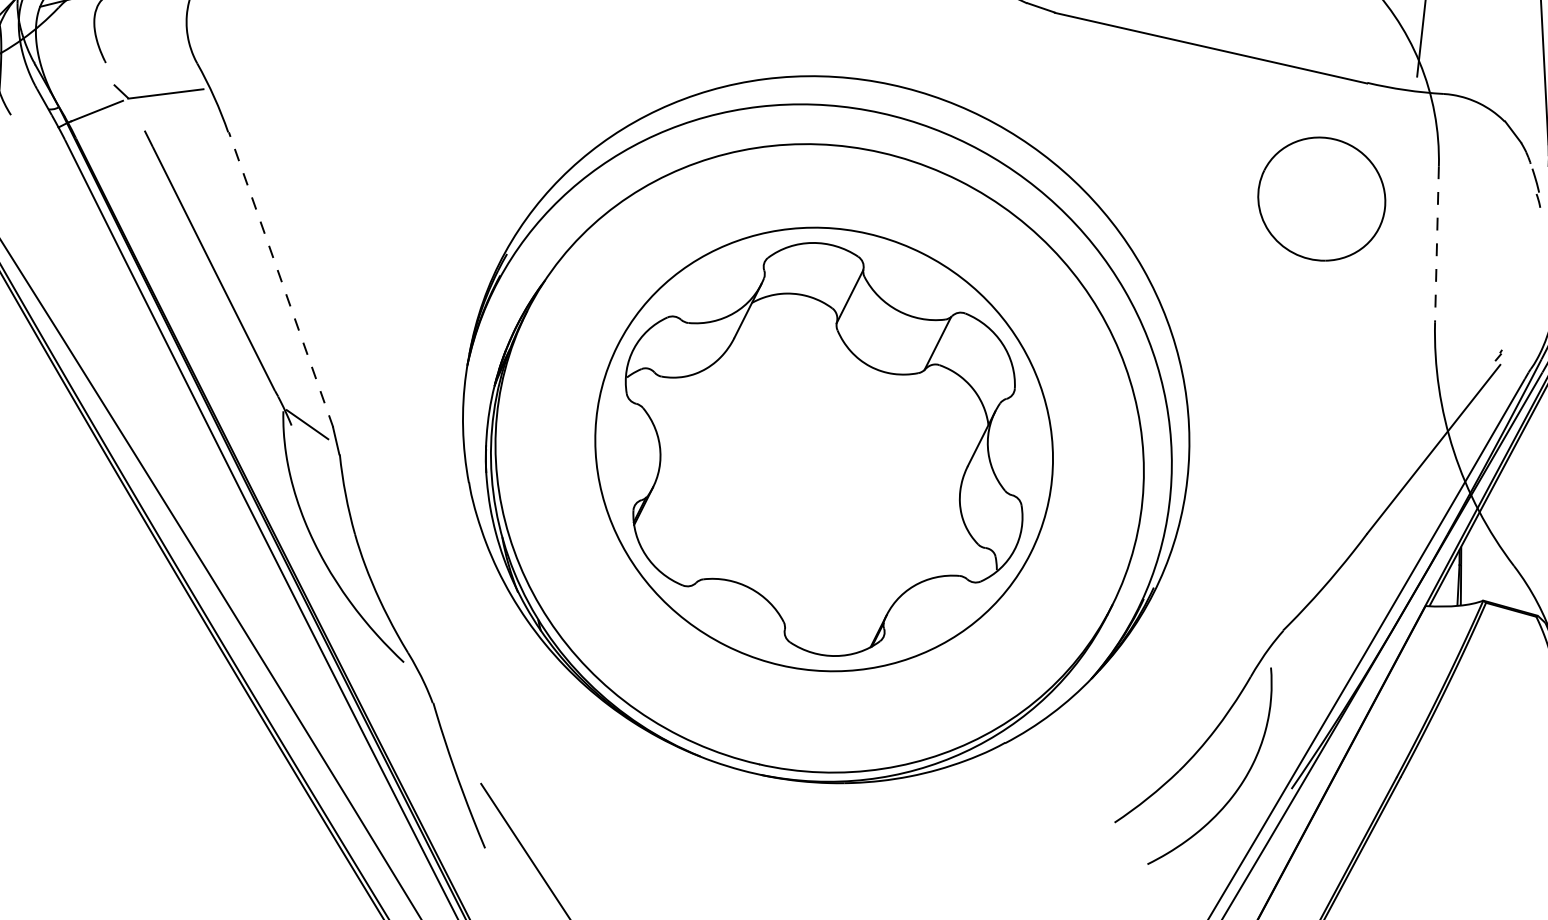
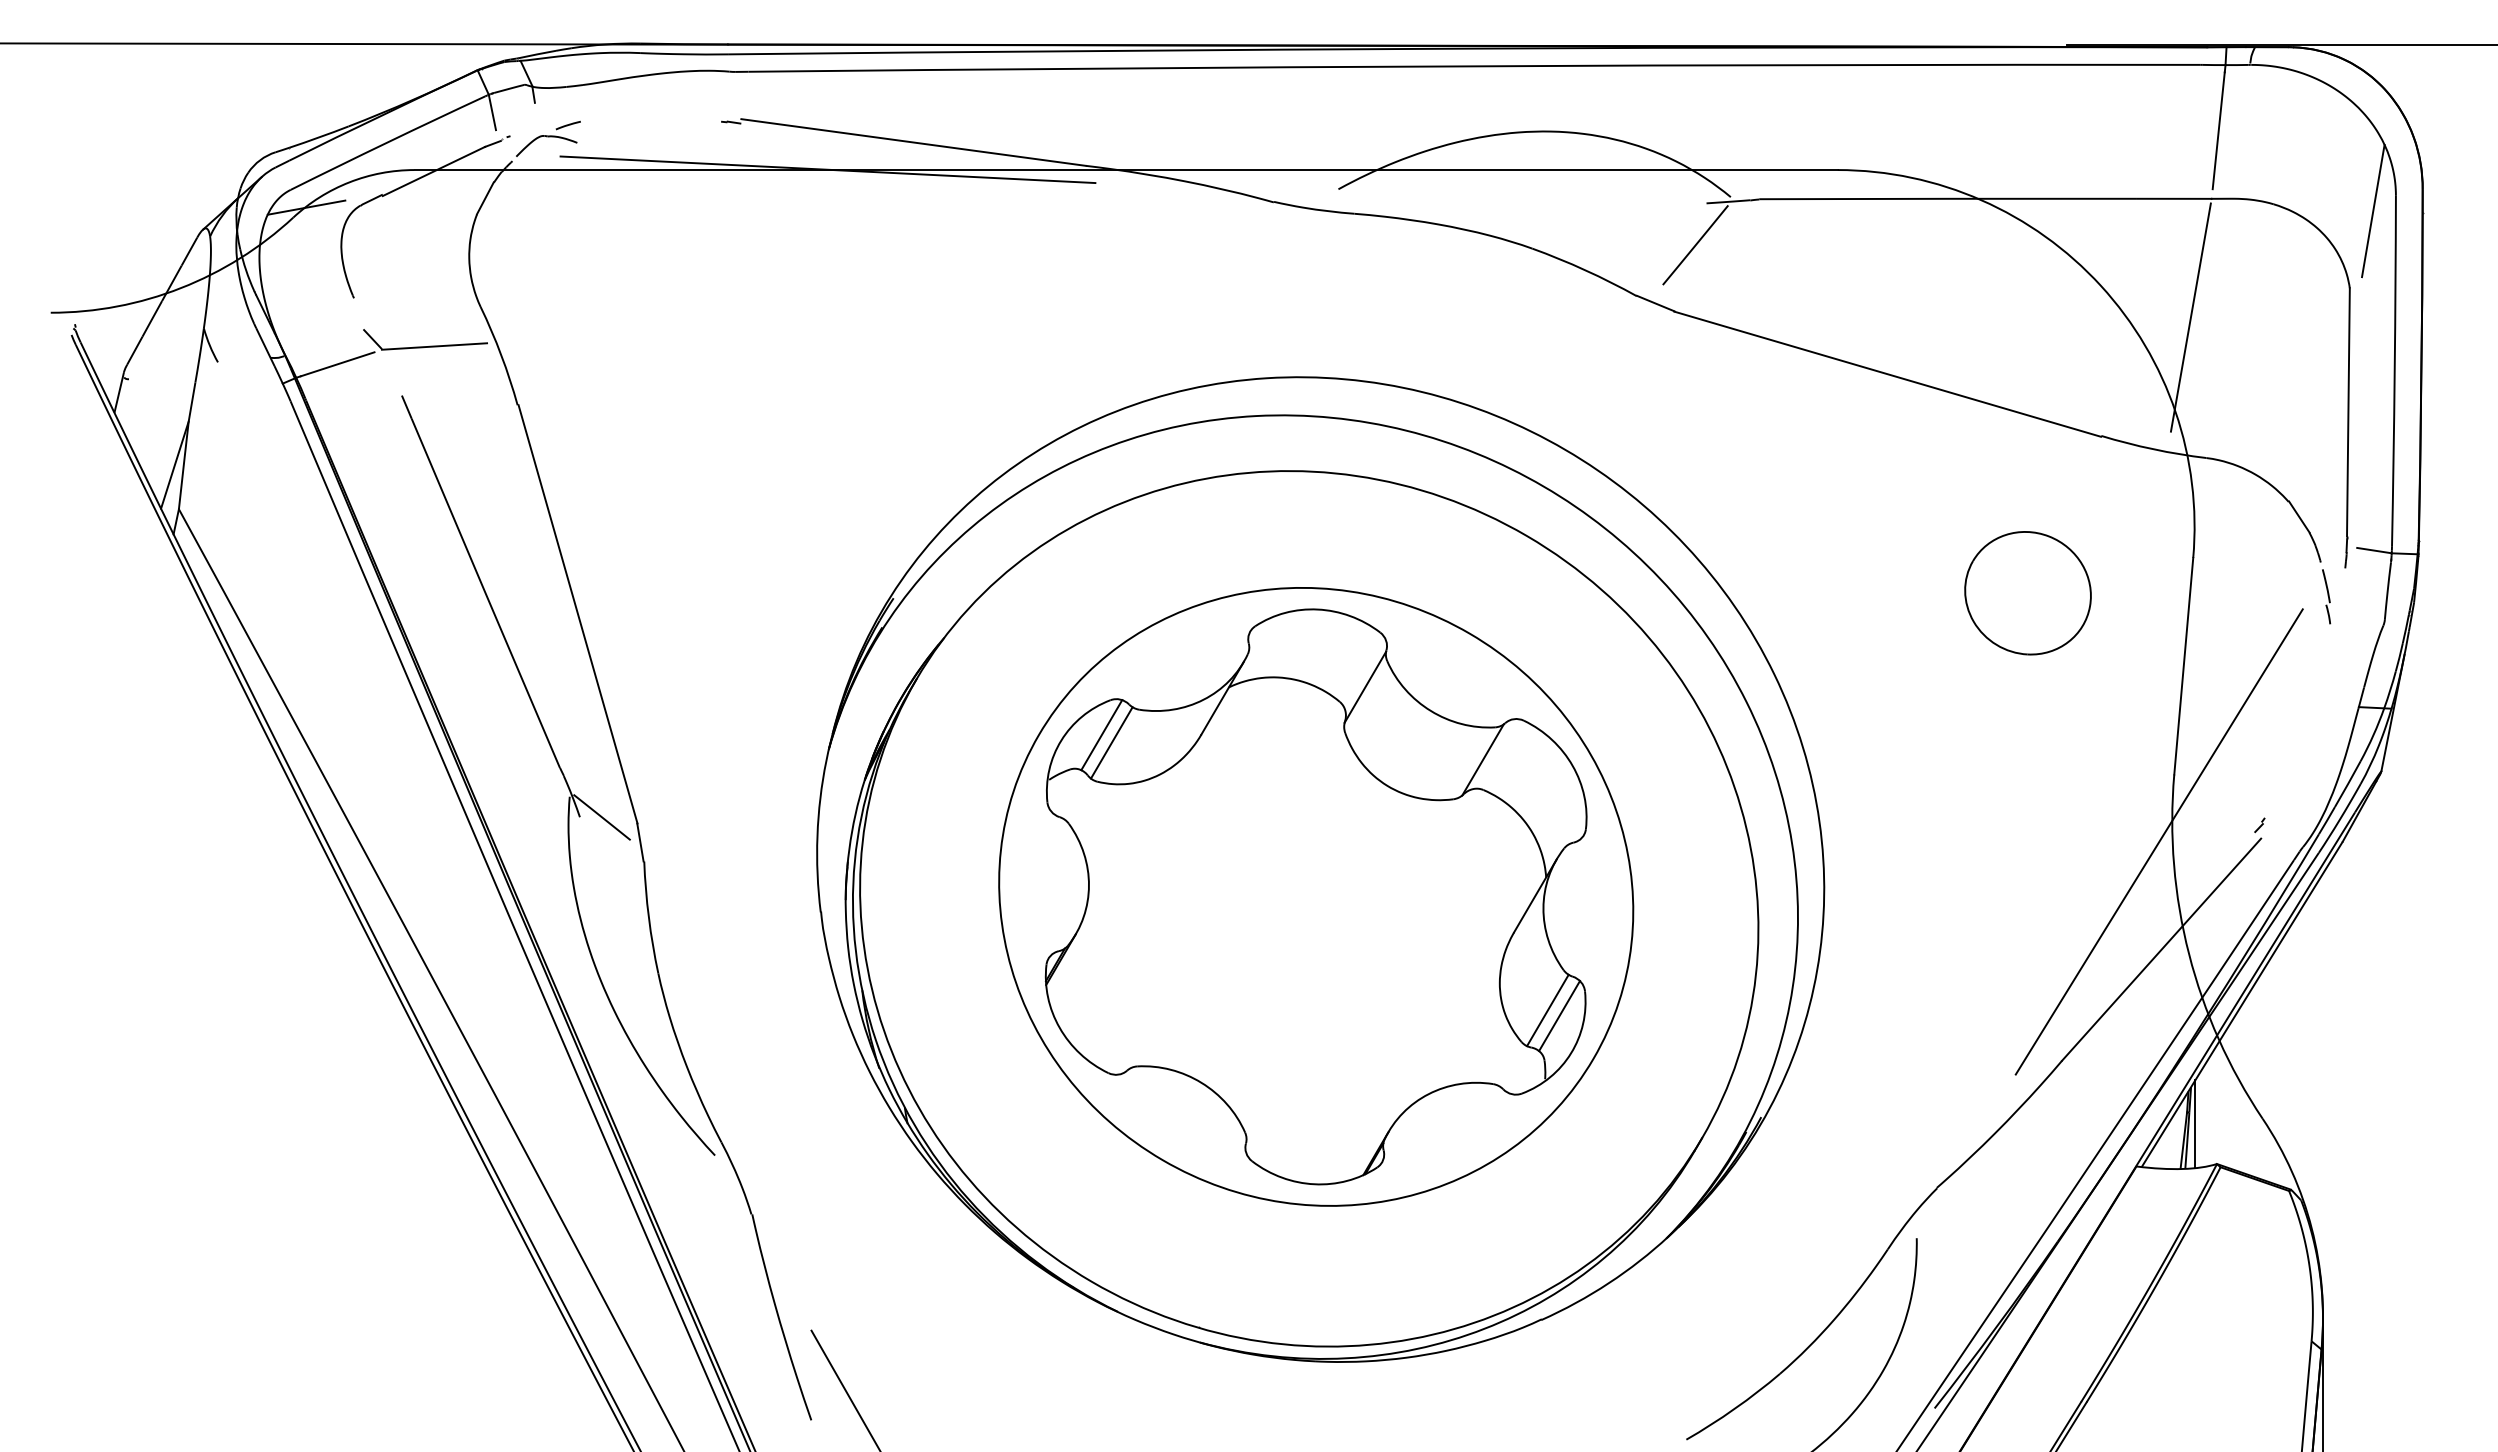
part: (1321, 199) -> (2027, 593), size x0.71
line: (1436, 244) -> (2183, 666), dashed -> solid
line: (280, 279) -> (577, 613), dashed -> solid
line: (662, 343) -> (1101, 735), added
line: (670, 347) -> (1111, 742), added
line: (1426, 371) -> (2158, 841), added
line: (995, 520) -> (1547, 1010), added
line: (1004, 524) -> (1559, 1016), added
line: (1465, 573) -> (2194, 1124), added

